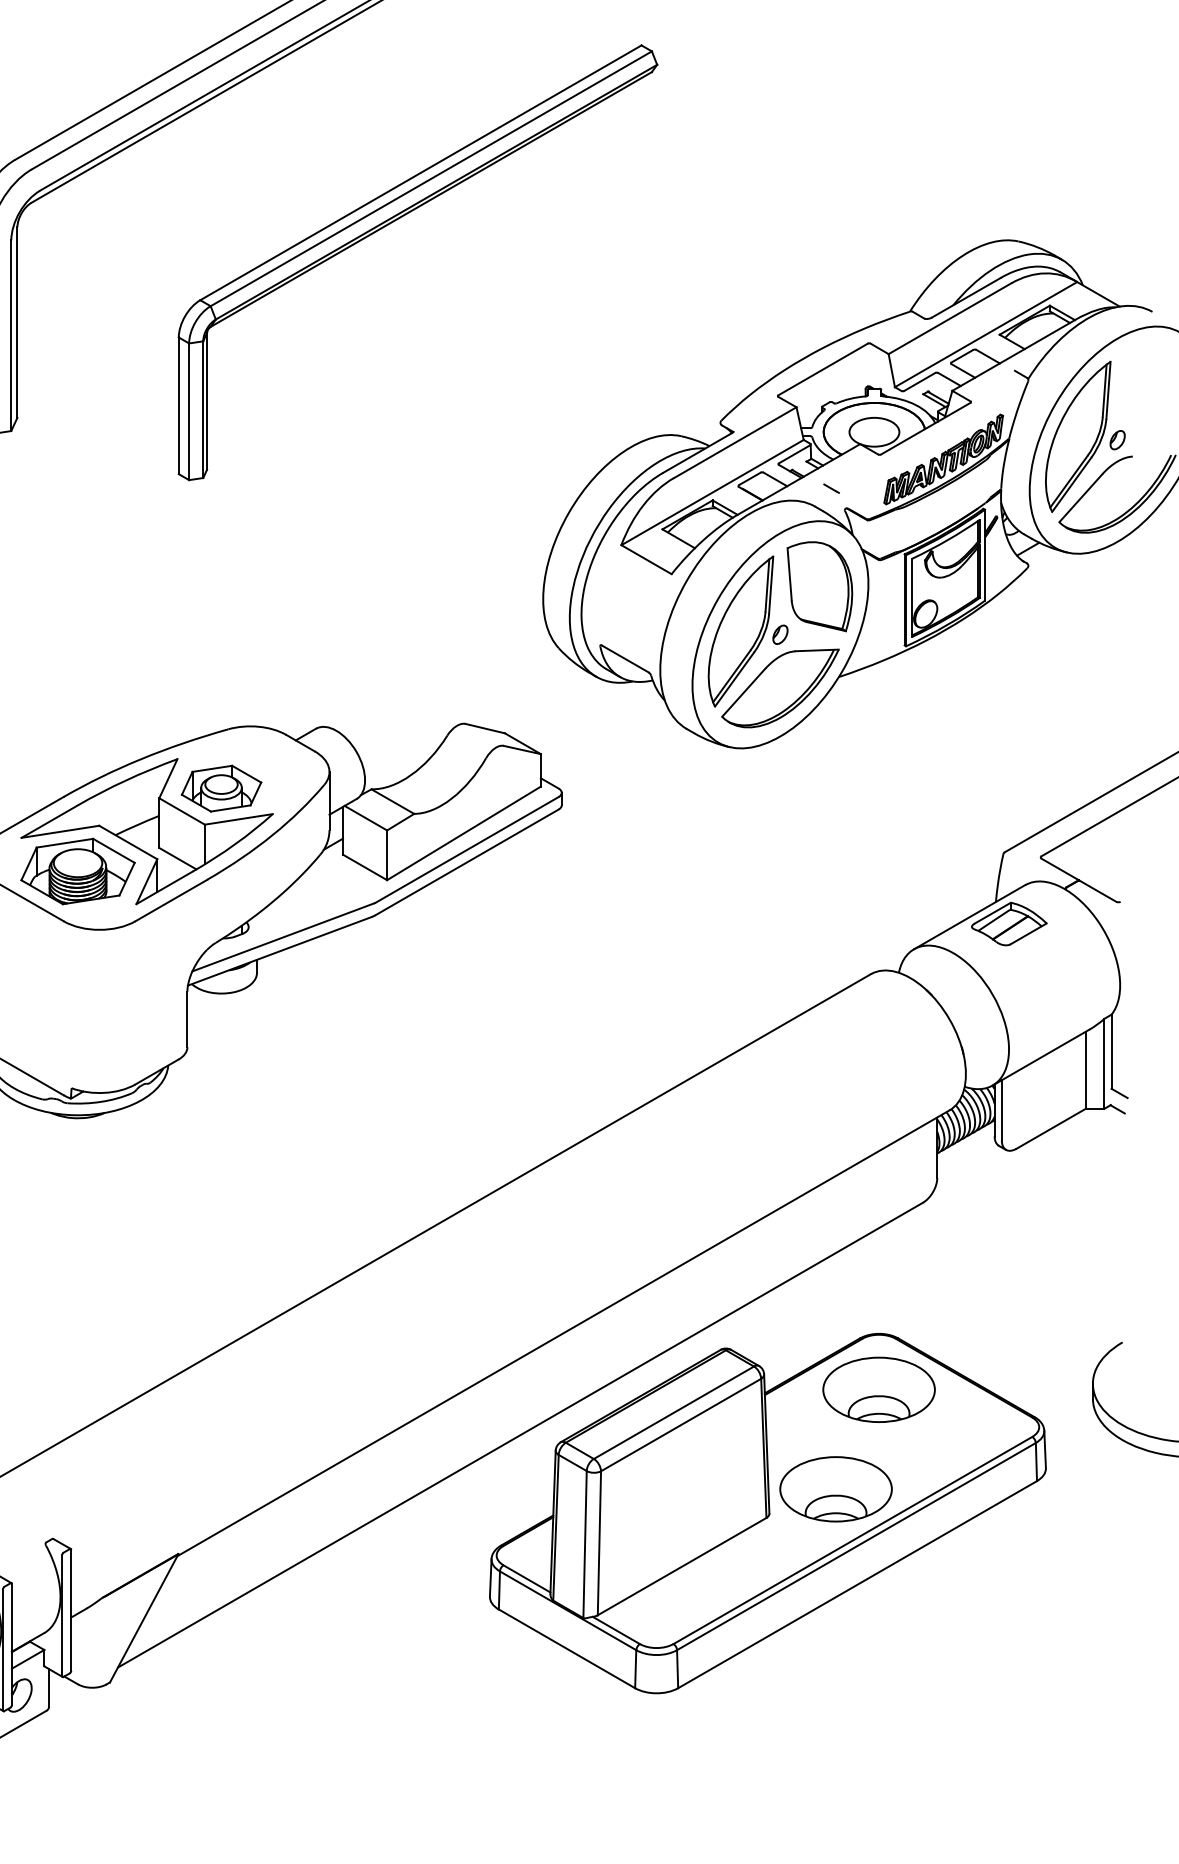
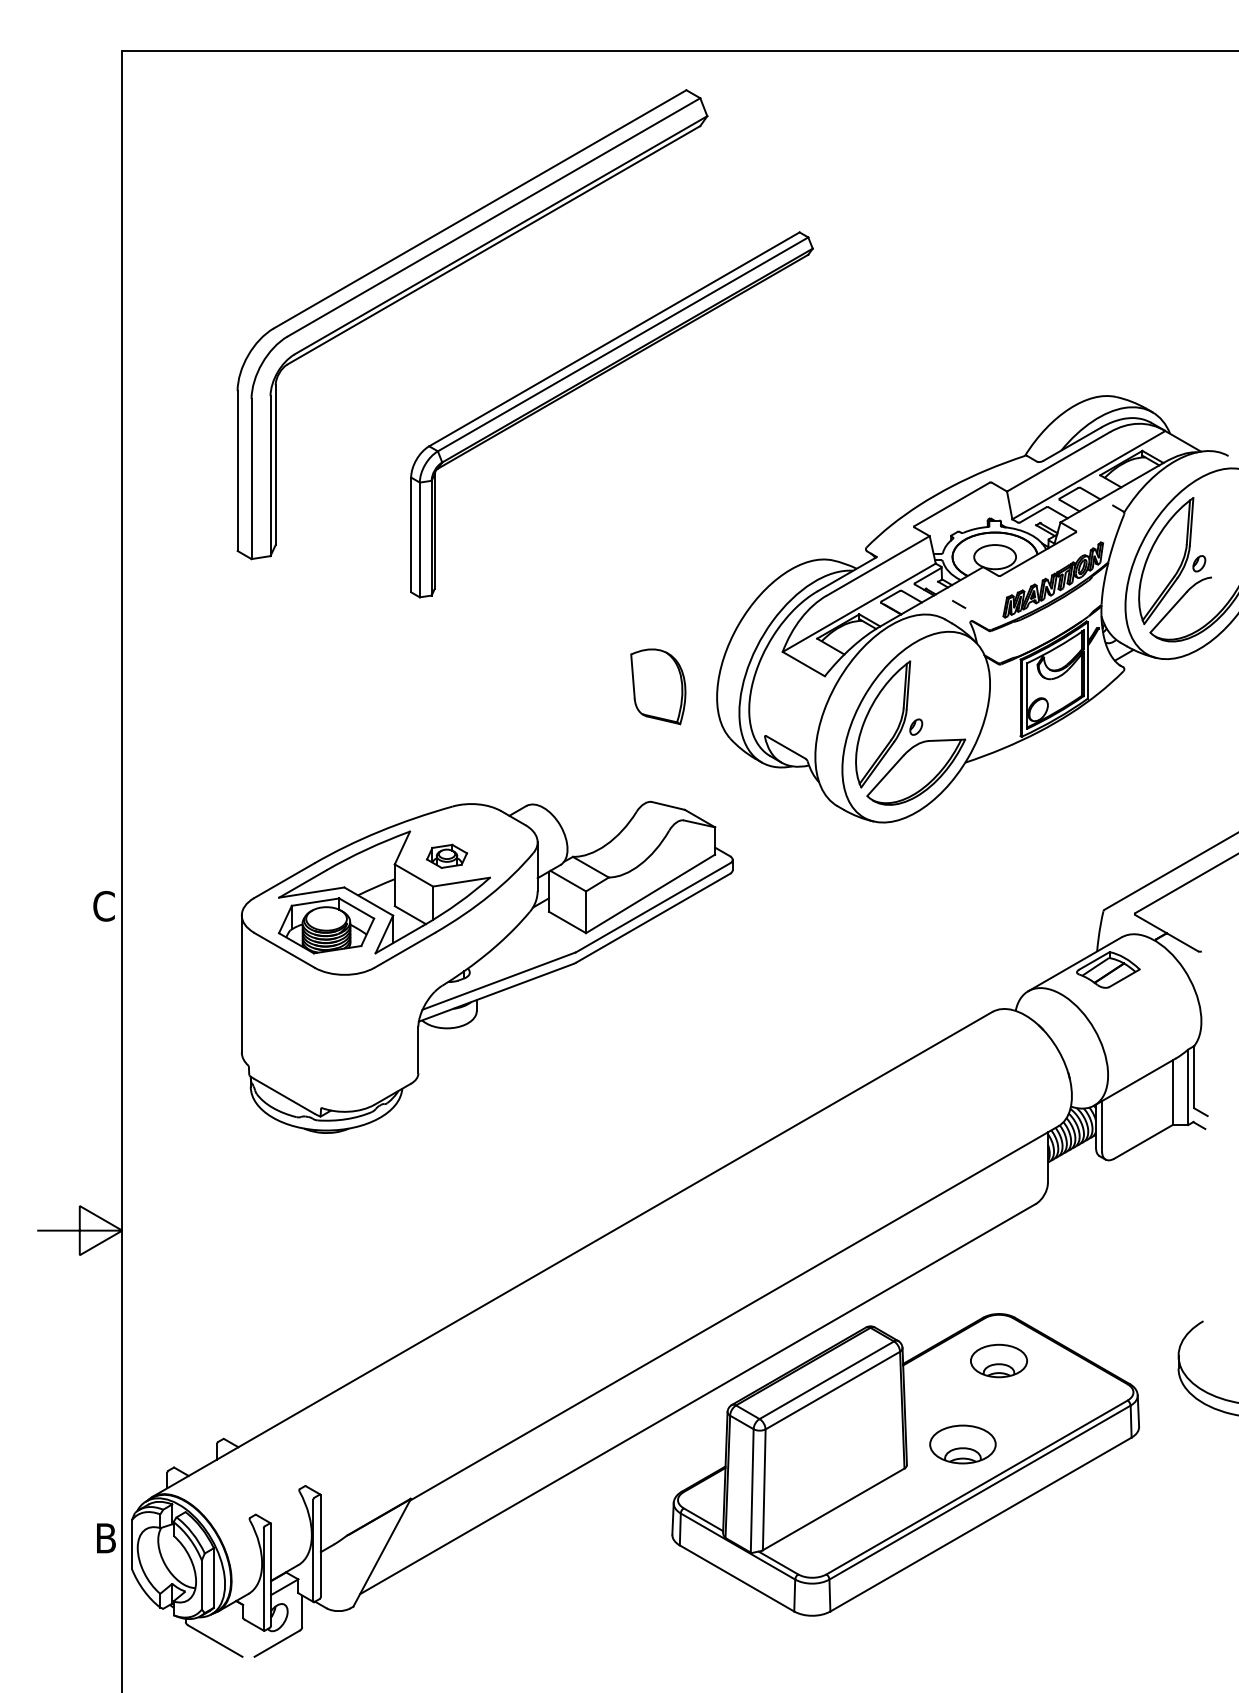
part: (820, 586) -> (658, 686), moved
part: (220, 788) -> (446, 856), size x0.6
part: (878, 1389) -> (998, 1360), size x0.6
part: (835, 1489) -> (962, 1444), size x0.7

